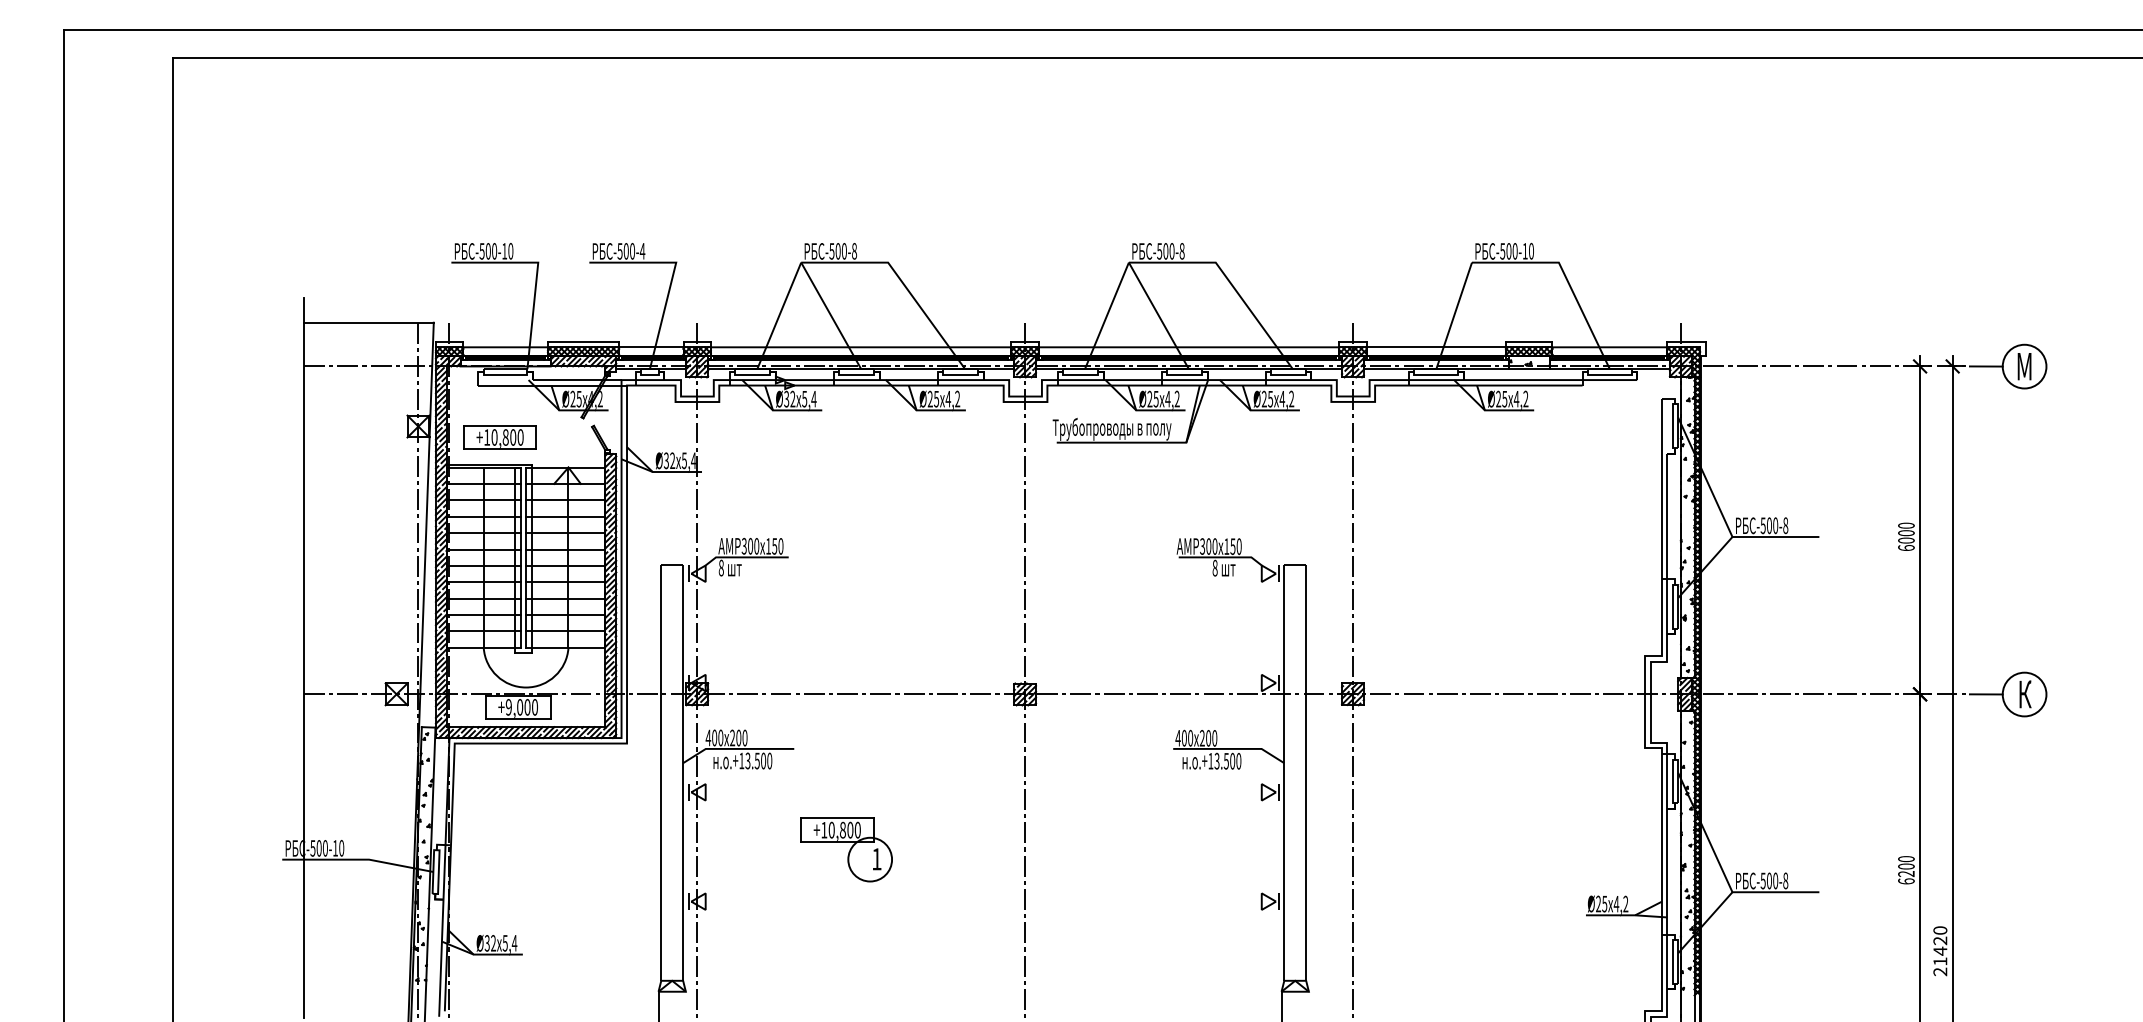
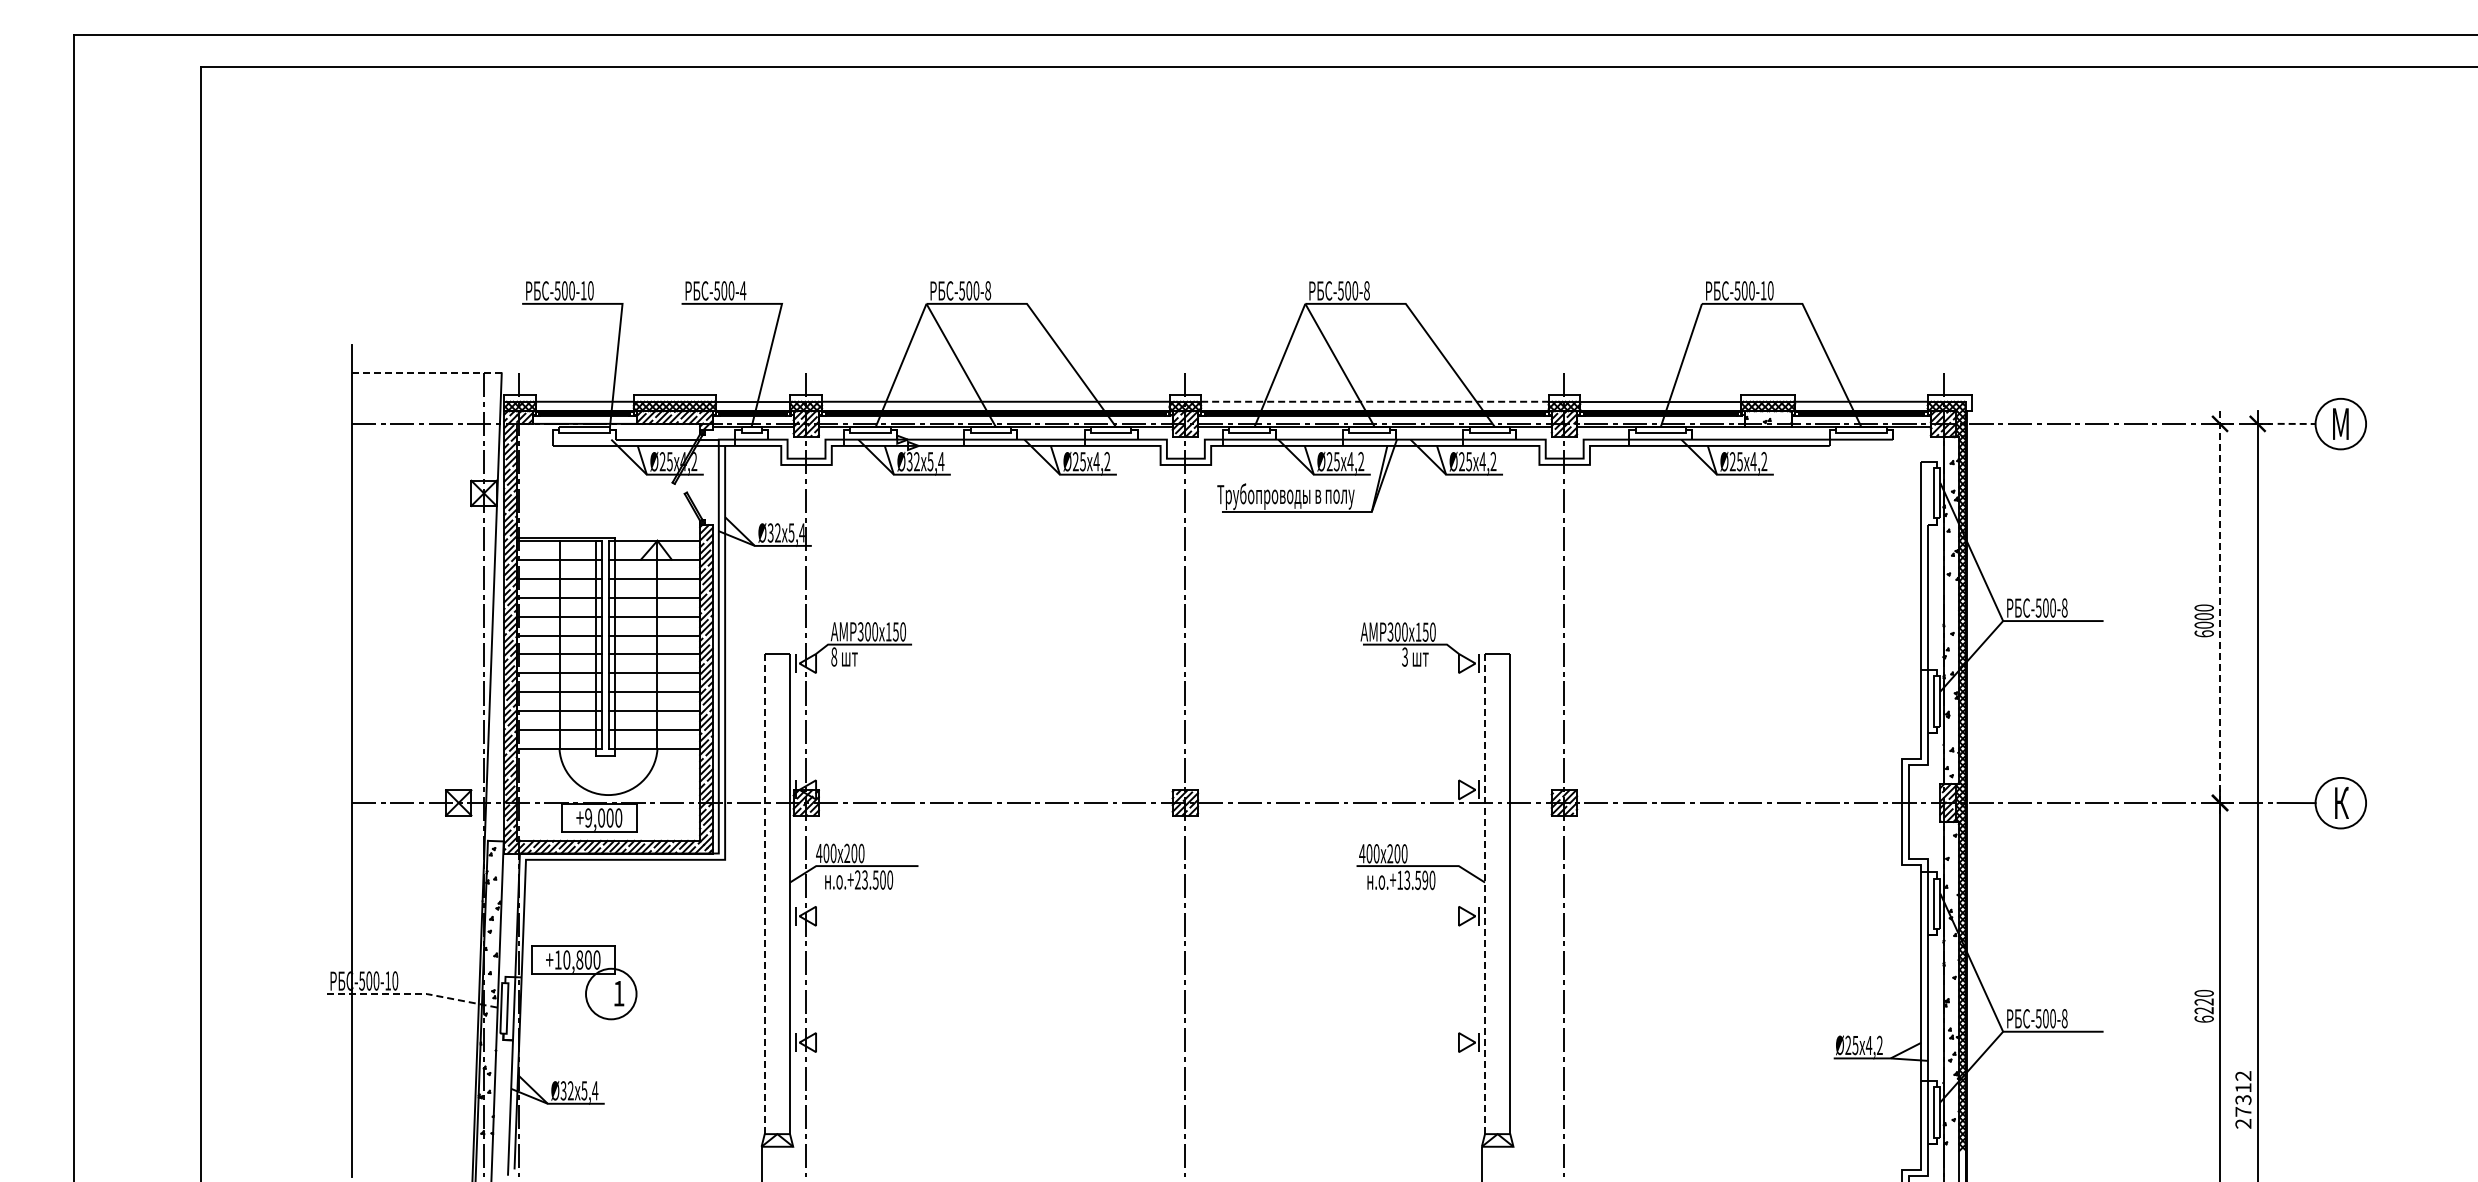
line: (368, 322) -> (426, 373), solid -> dashed
line: (1188, 347) -> (1374, 401), solid -> dashed
line: (1986, 366) -> (2296, 423), solid -> dashed
part: (500, 437) -> (578, 505), removed
line: (1920, 530) -> (2220, 613), solid -> dashed
text: (1215, 567) -> (1405, 656), 8 -> 3
text: (741, 760) -> (857, 879), .+13.500 -> .+23.500
text: (1232, 761) -> (1425, 880), .+13.500 -> .+13.590
line: (661, 772) -> (764, 893), solid -> dashed
line: (1284, 772) -> (1485, 893), solid -> dashed
part: (847, 849) -> (584, 982), moved
line: (359, 860) -> (415, 994), solid -> dashed
text: (1905, 866) -> (2203, 1001), 6200 -> 6220
text: (1940, 945) -> (2243, 1093), 21420 -> 27312

